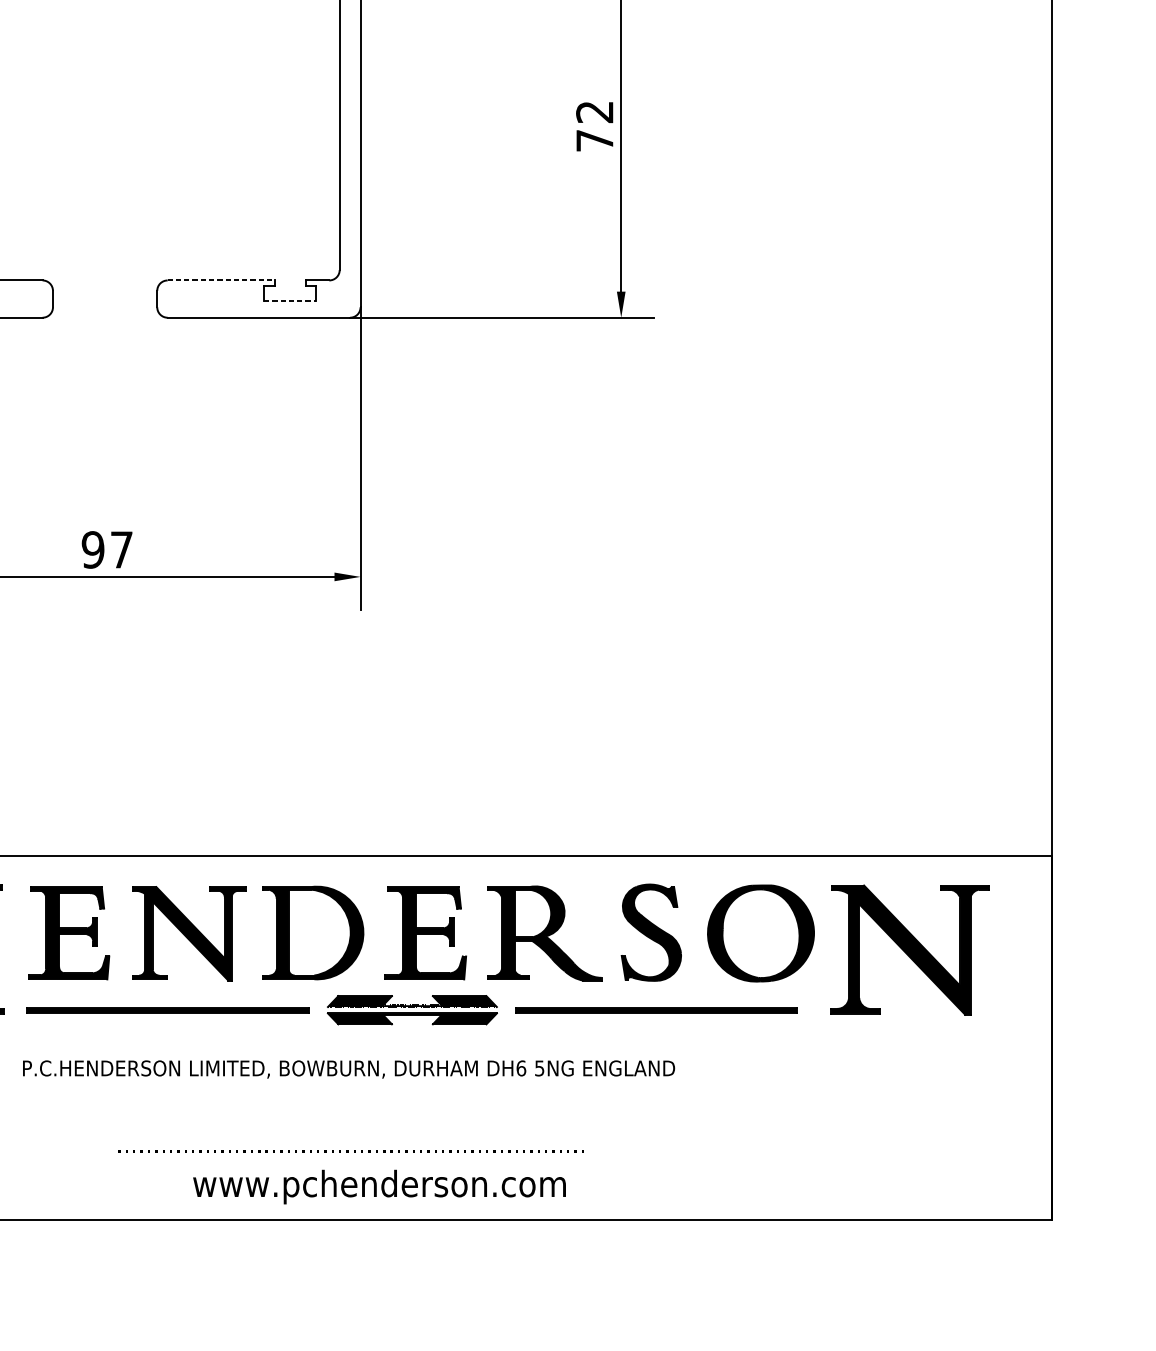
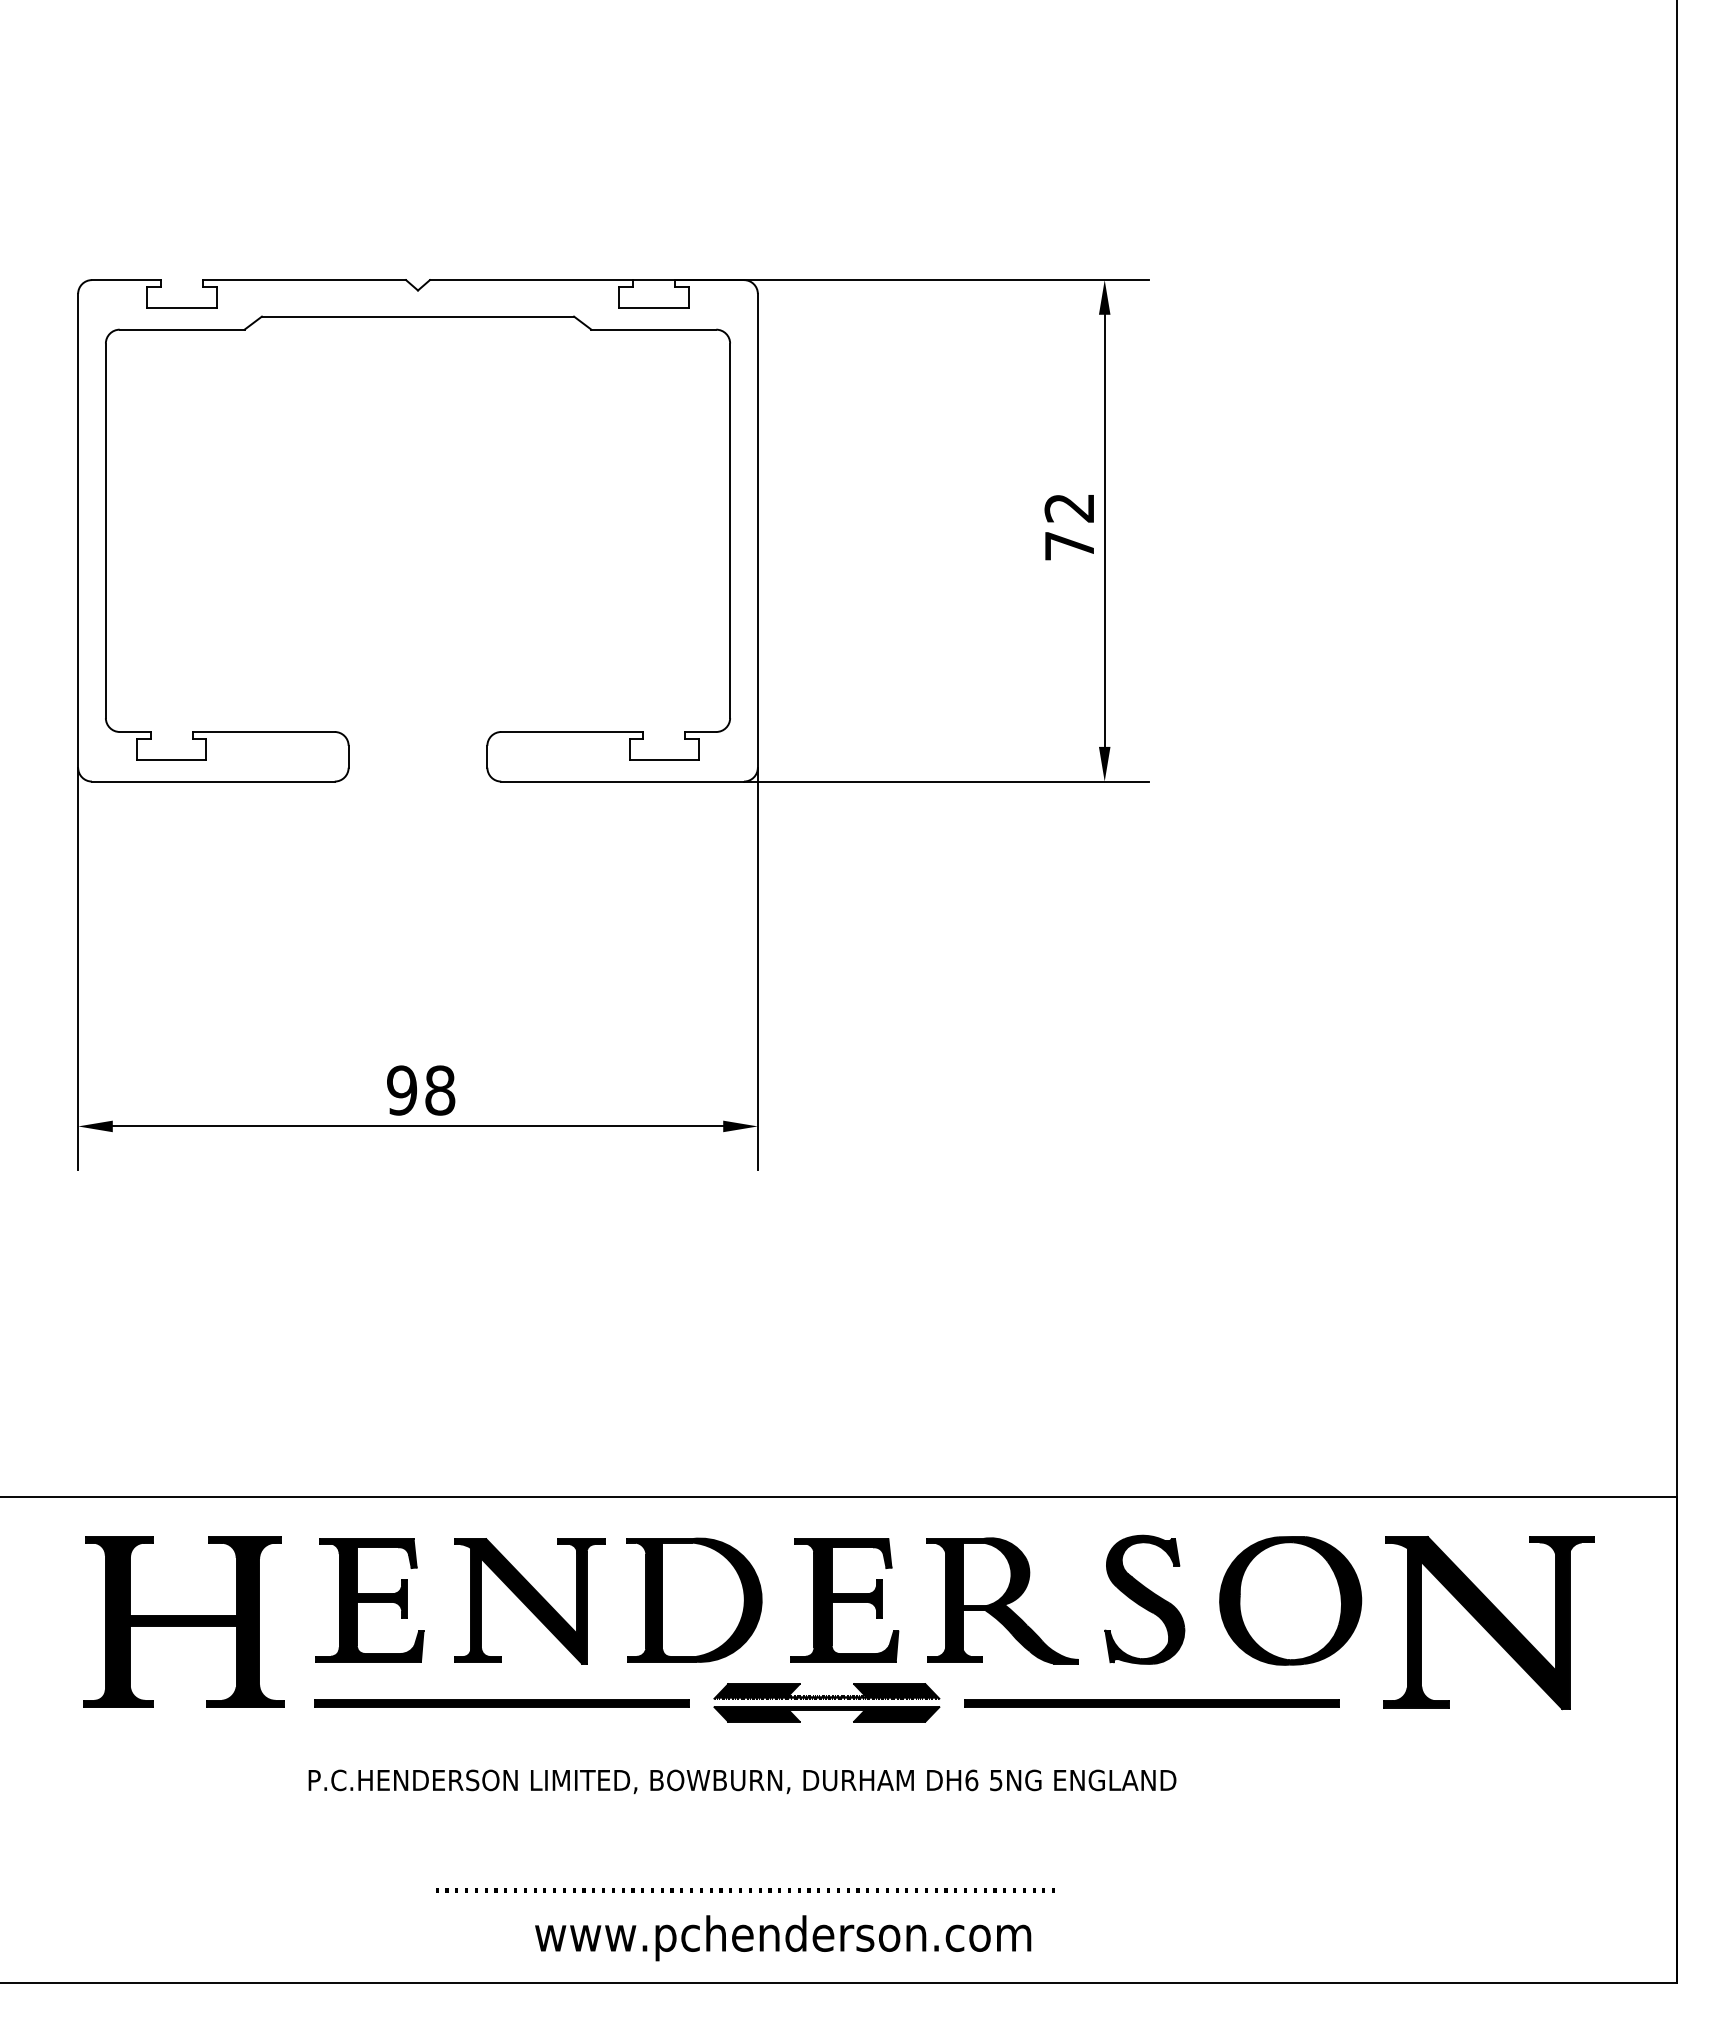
line: (221, 280) -> (572, 732), dashed -> solid
line: (290, 301) -> (664, 759), dashed -> solid
text: (122, 549) -> (440, 1090), 97 -> 98

